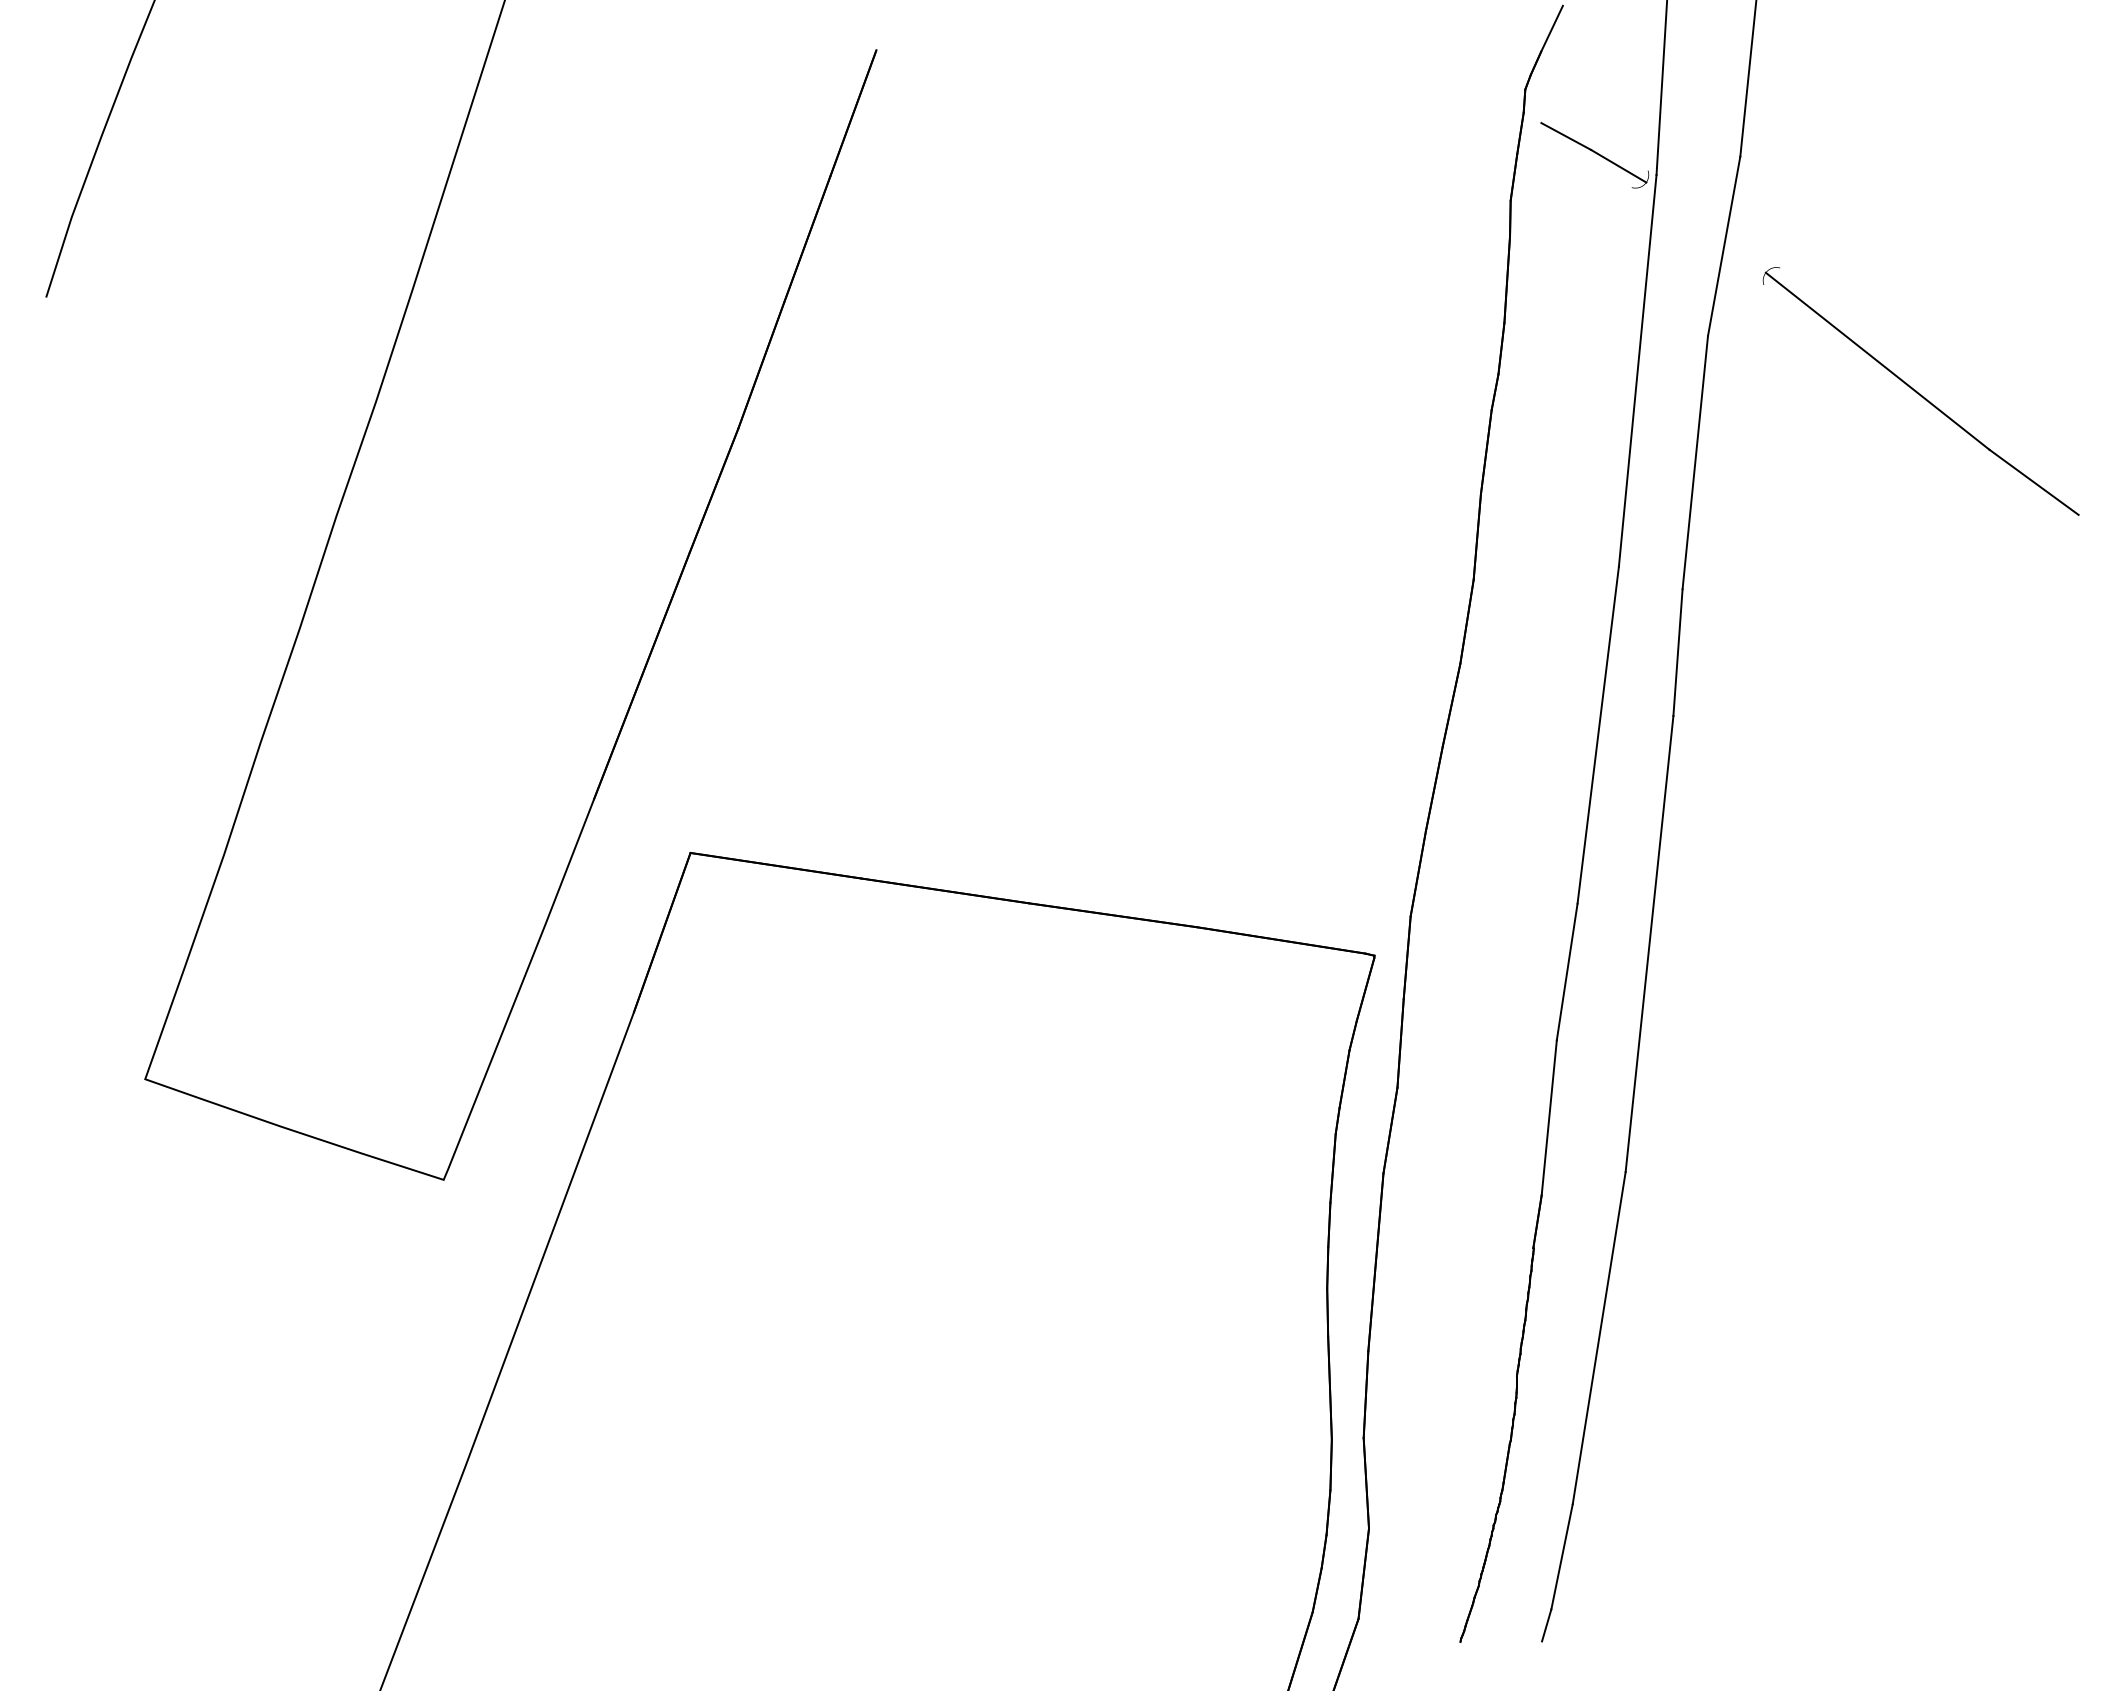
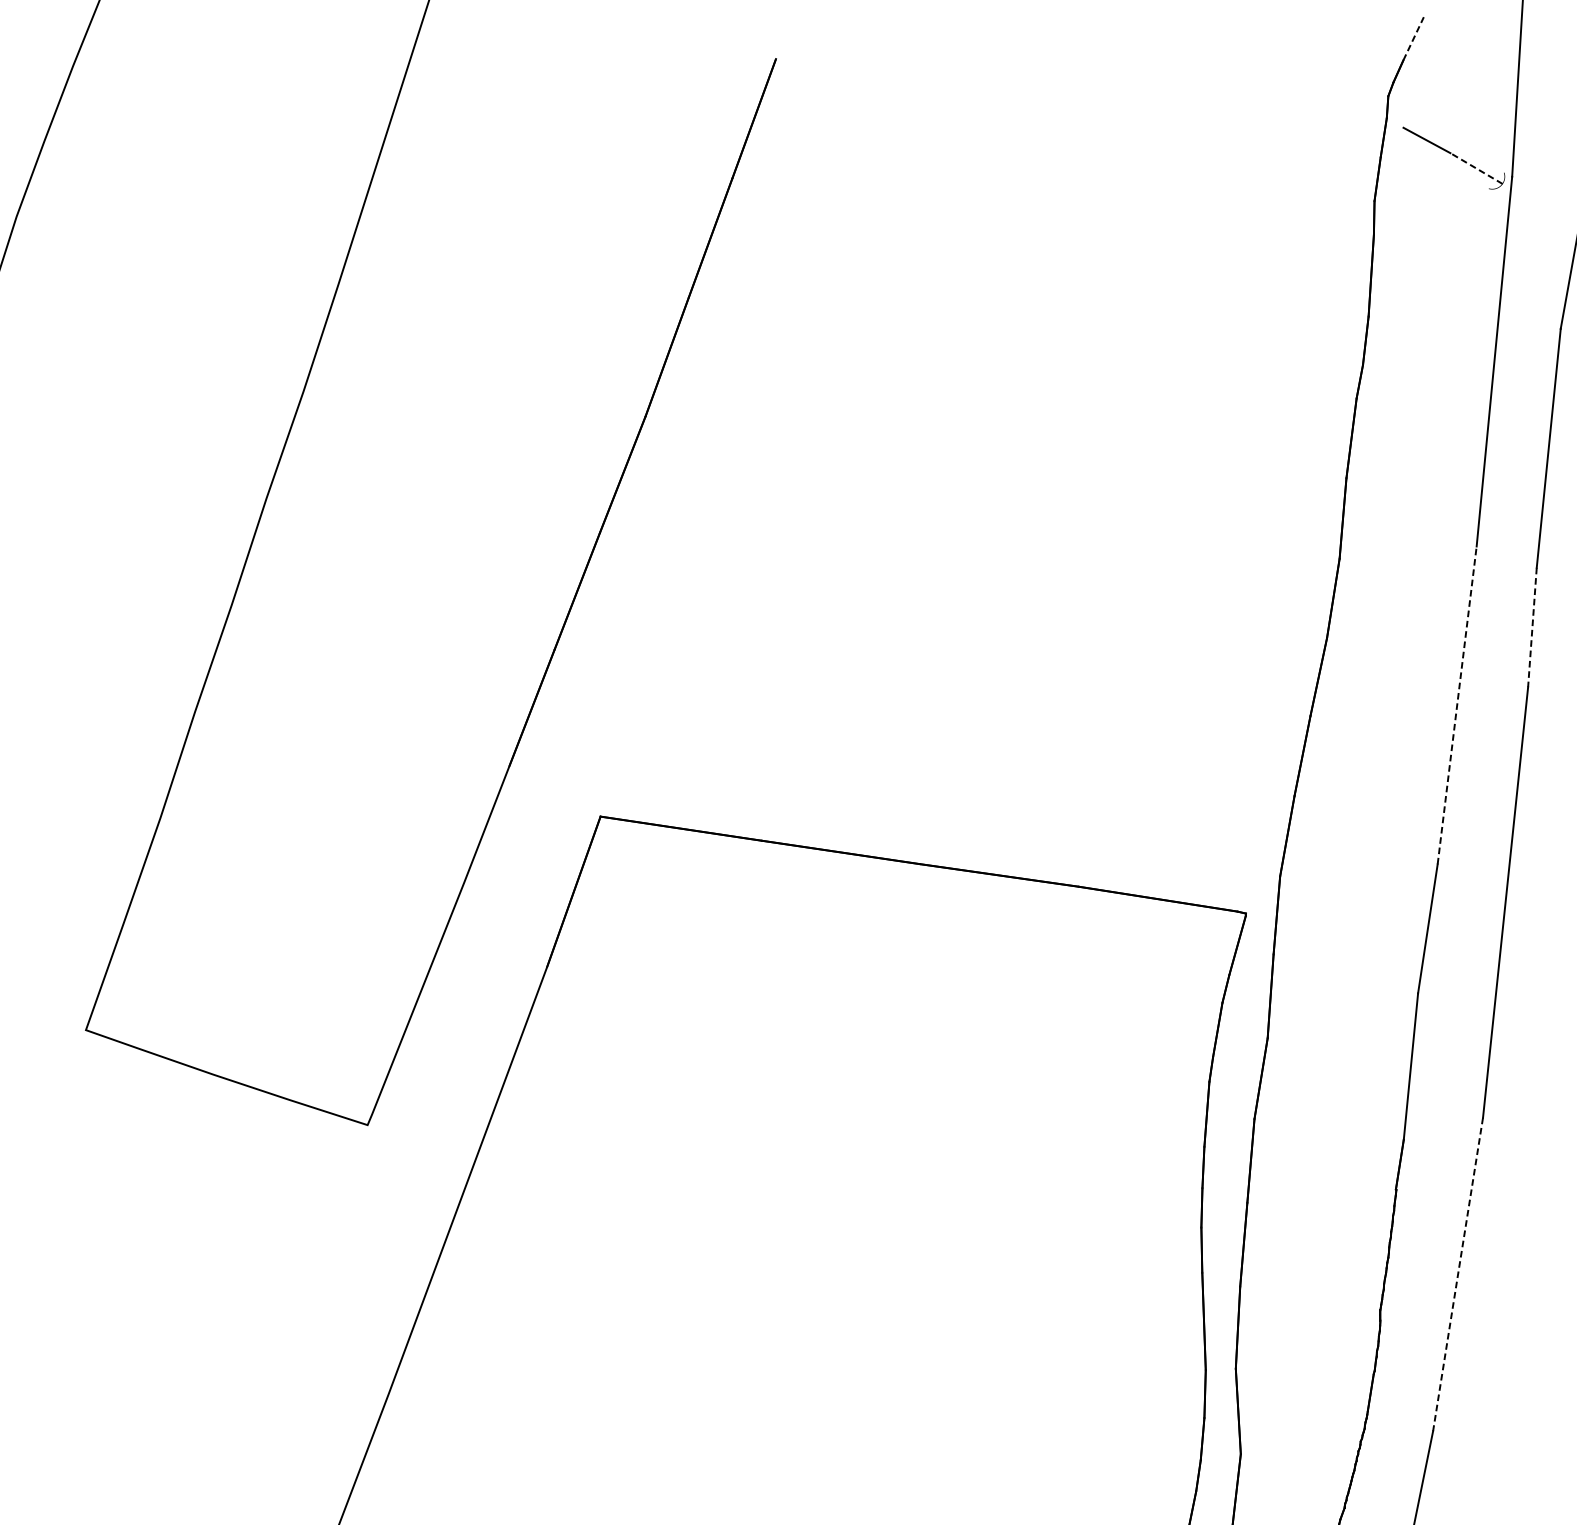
line: (1552, 28) -> (1414, 38), solid -> dashed
line: (1618, 165) -> (1476, 167), solid -> dashed
line: (1678, 652) -> (1532, 627), solid -> dashed
line: (1598, 735) -> (1457, 705), solid -> dashed
line: (1599, 1338) -> (1458, 1274), solid -> dashed

